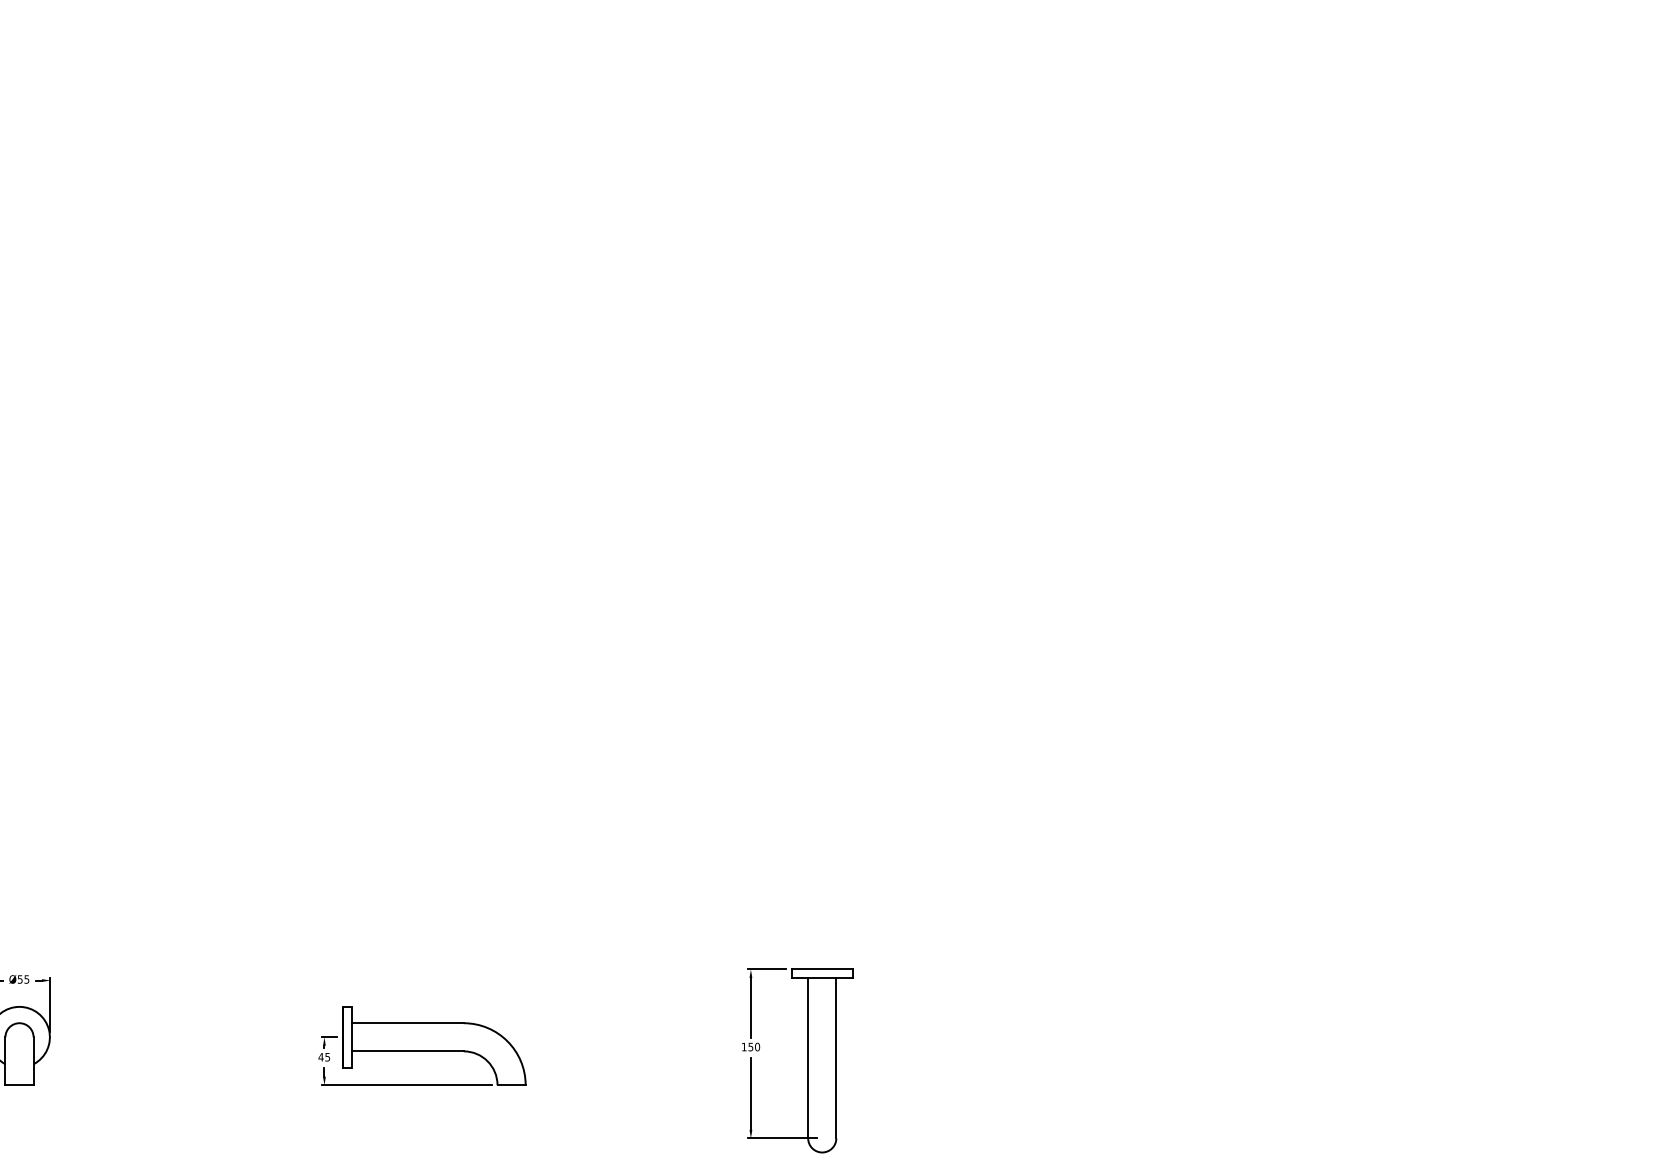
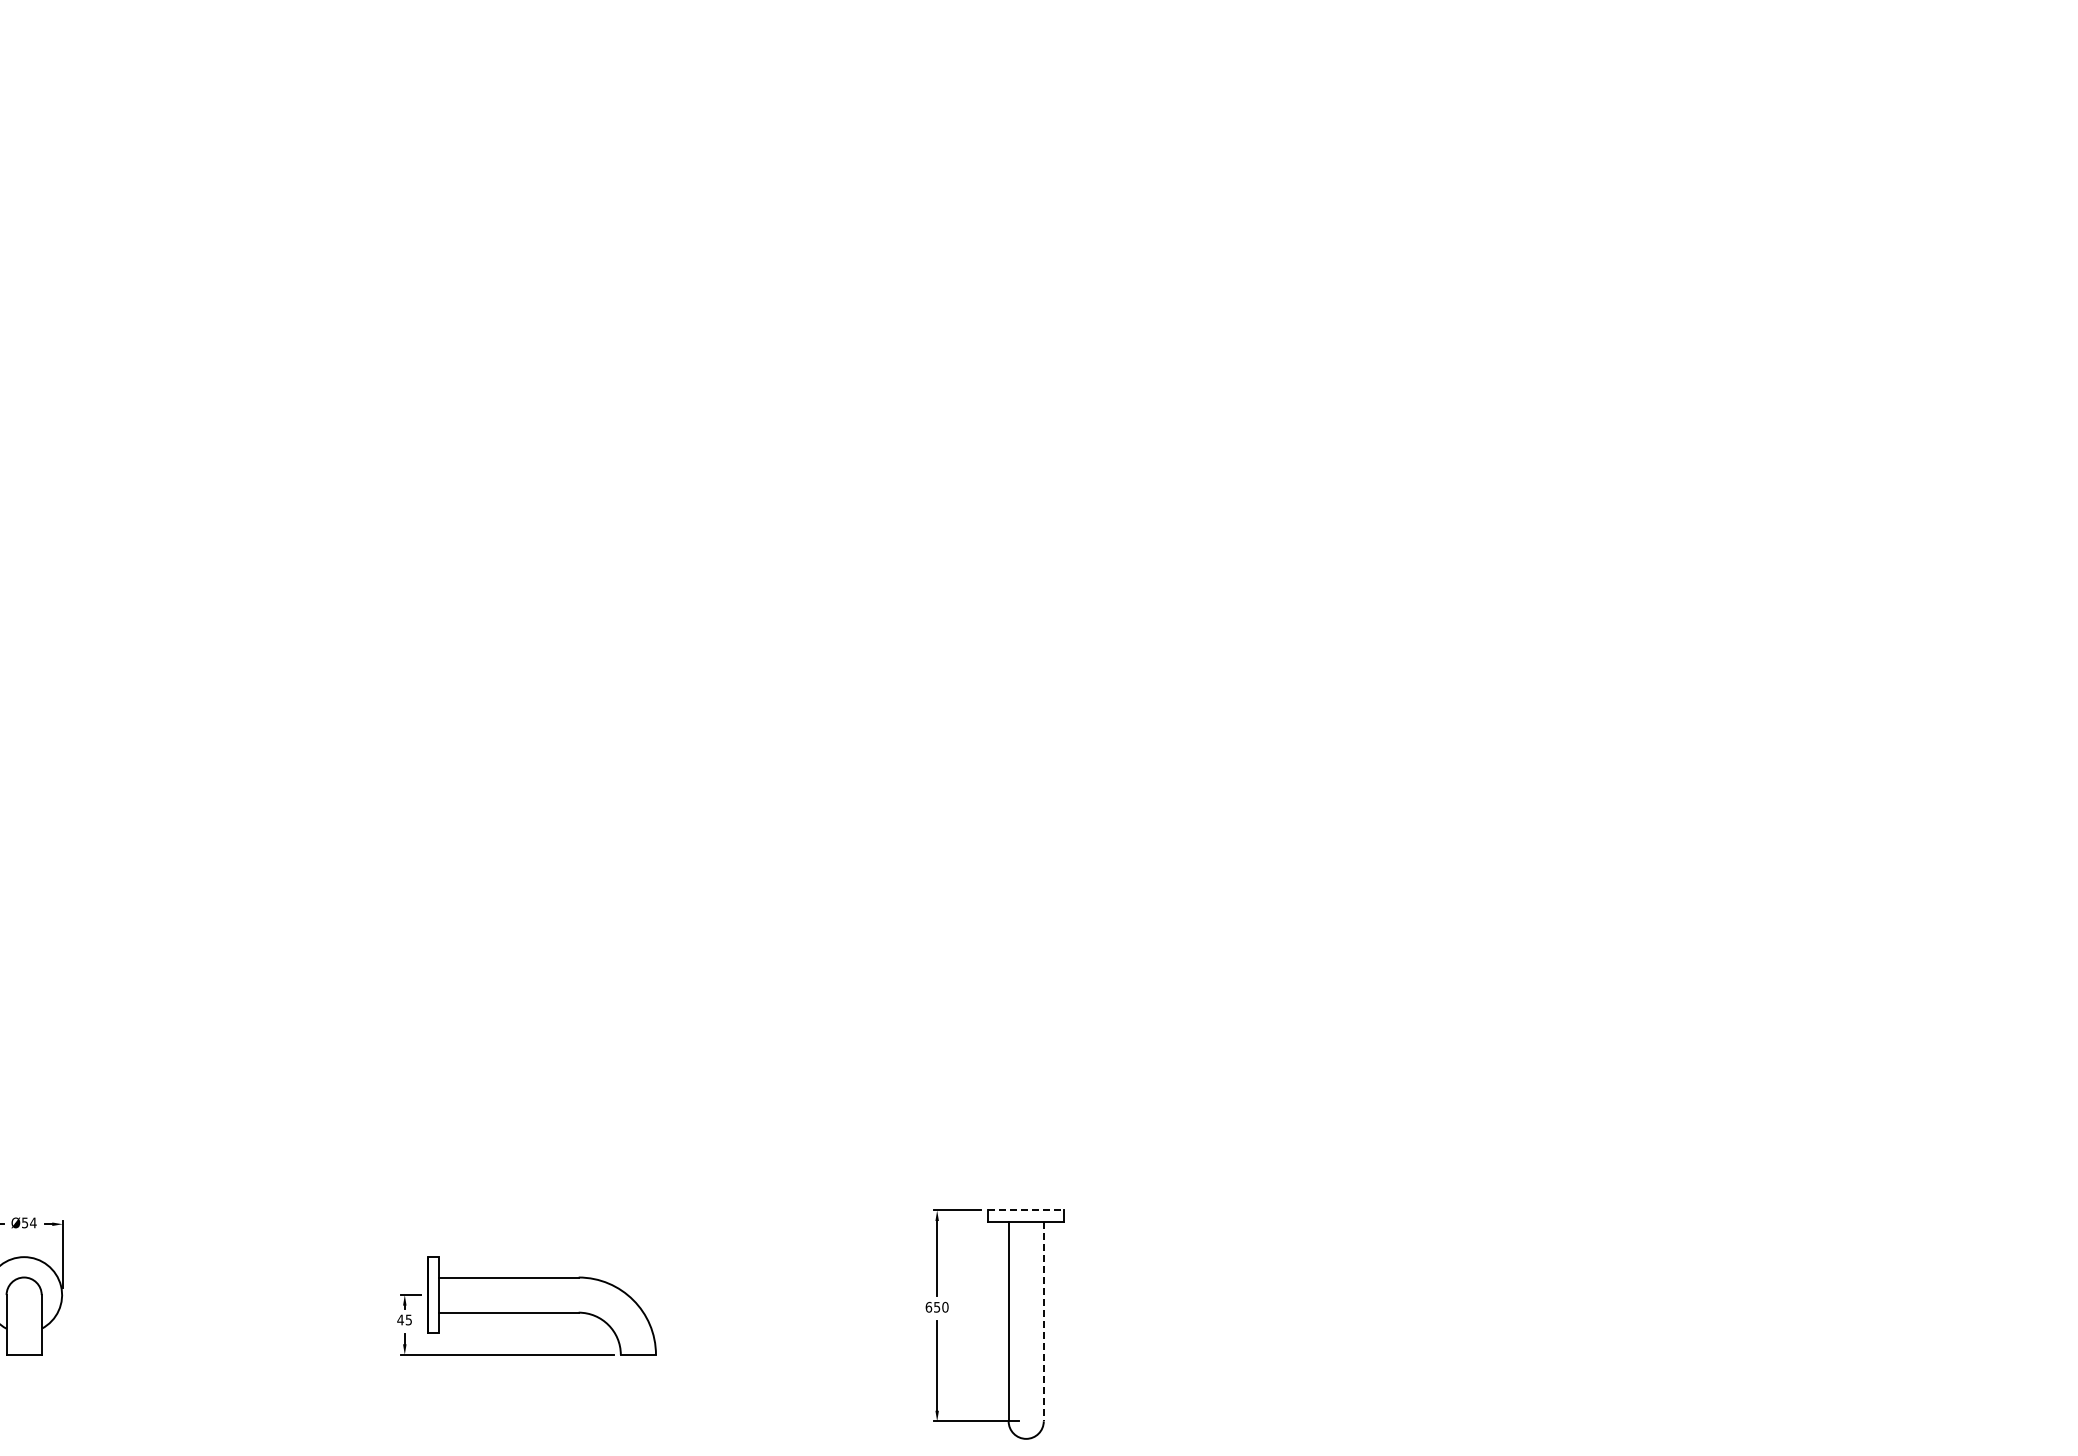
line: (822, 969) -> (1026, 1210), solid -> dashed
text: (26, 979) -> (33, 1222), Ø55 -> Ø54
text: (743, 1046) -> (928, 1306), 150 -> 650
line: (836, 1058) -> (1043, 1321), solid -> dashed

